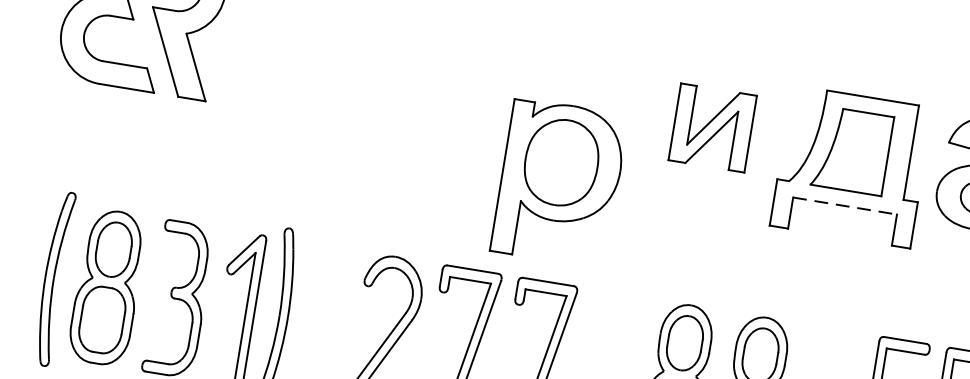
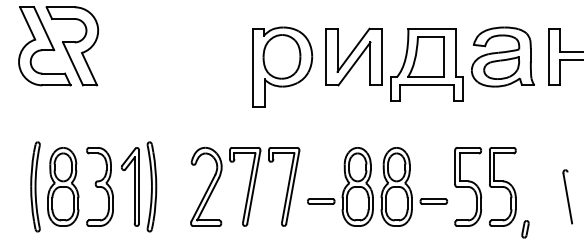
part: (711, 126) -> (353, 56), size x1.43
part: (559, 181) -> (282, 66), moved
line: (844, 206) -> (426, 85), dashed -> solid

